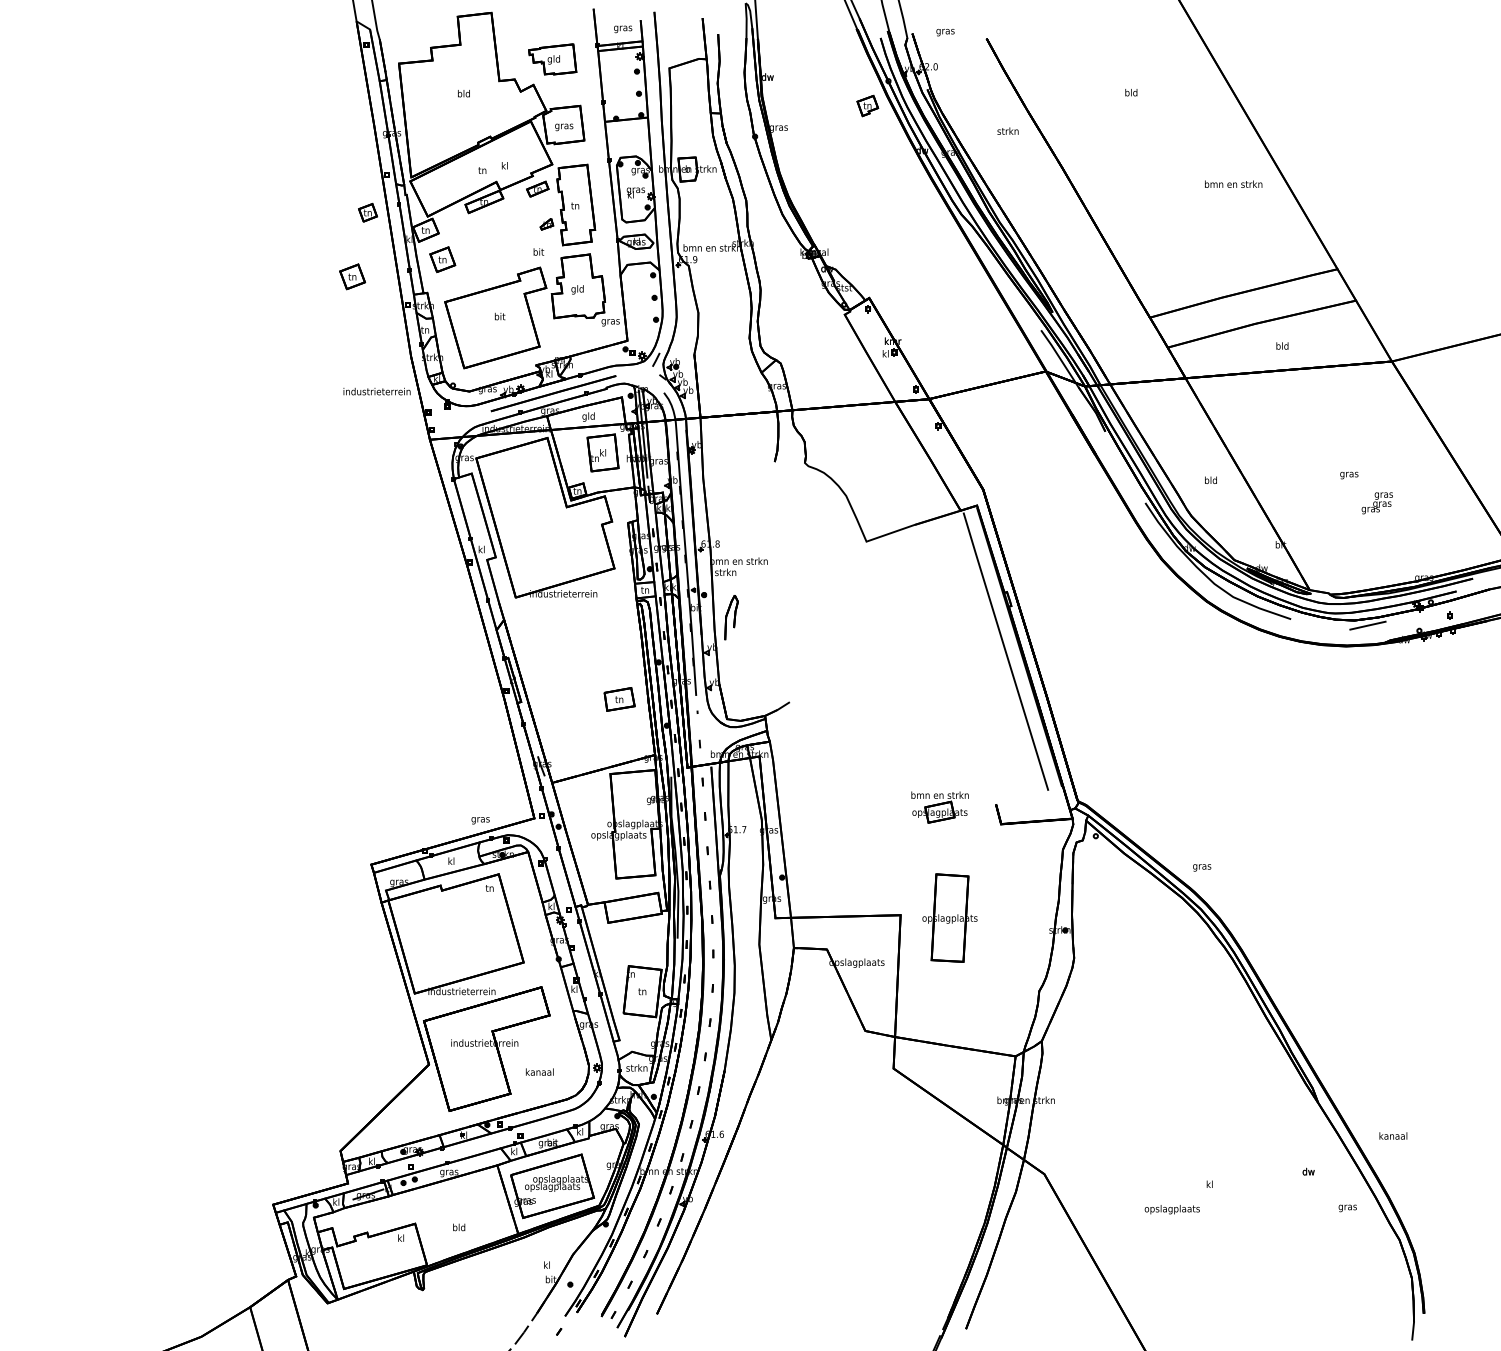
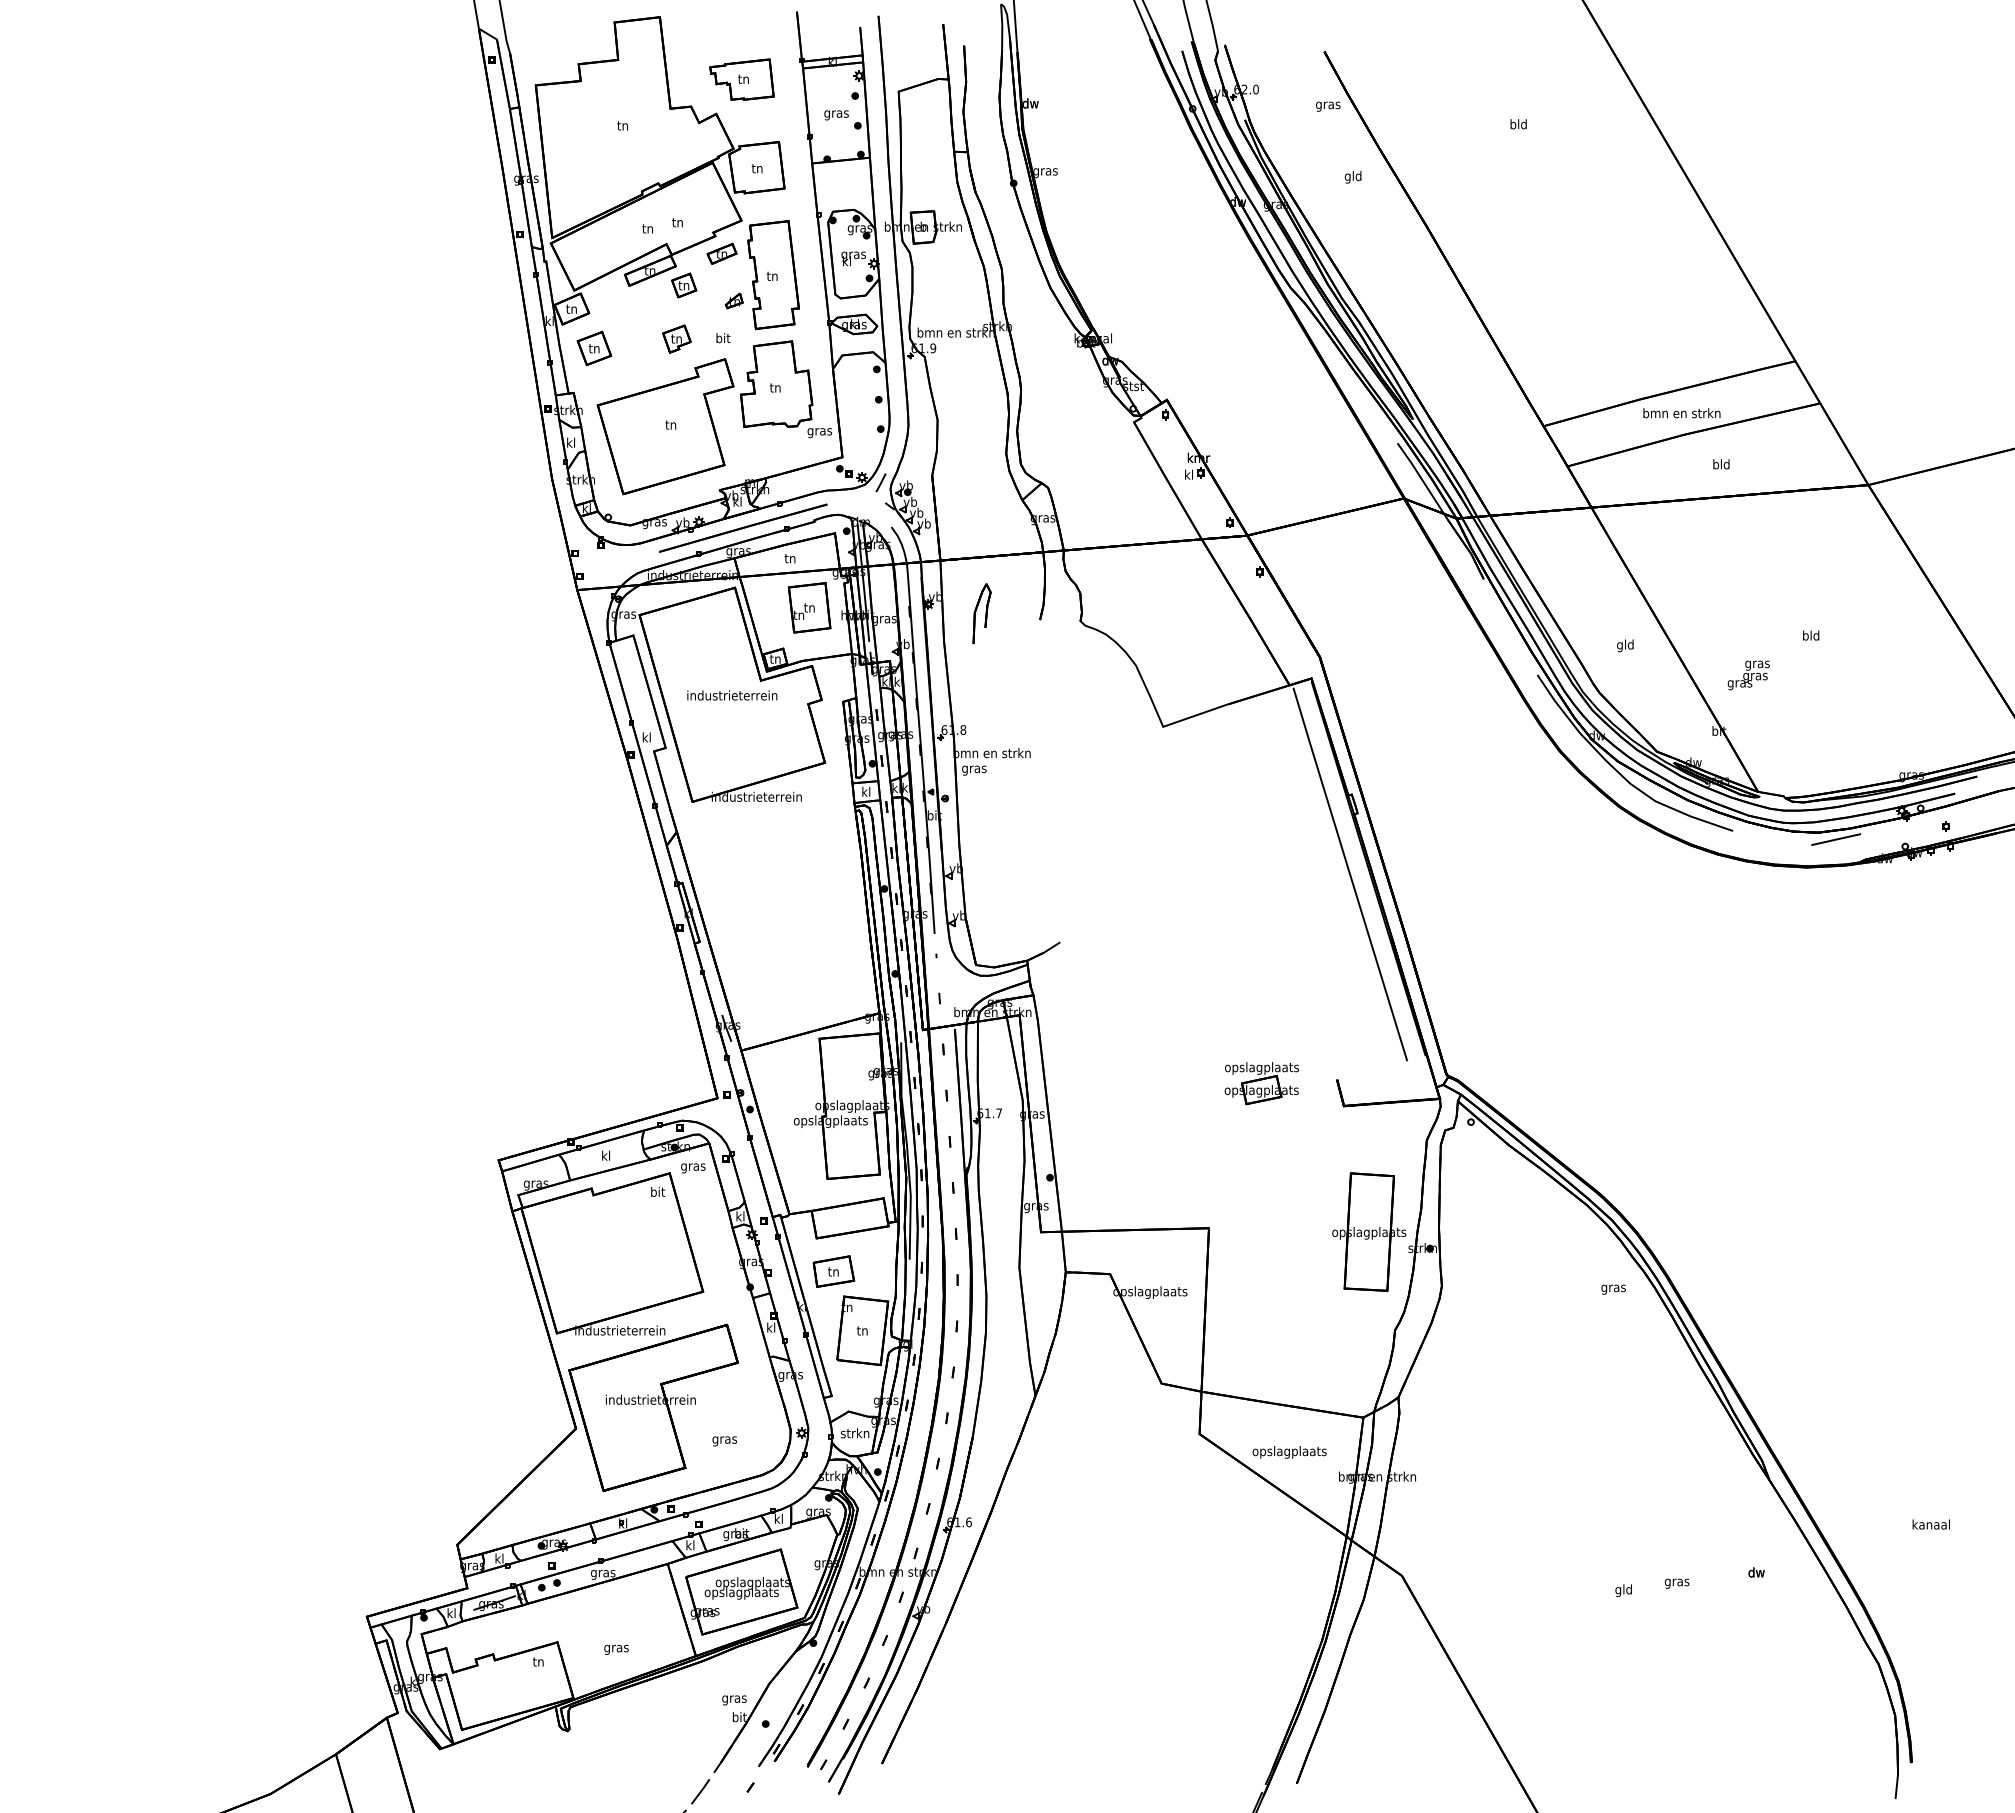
text: (623, 29) -> (836, 115), moved
text: (945, 32) -> (1328, 106), moved
text: (553, 60) -> (743, 80), gld -> tn
text: (463, 93) -> (622, 125), bld -> tn
part: (867, 105) -> (676, 338), moved
text: (564, 126) -> (757, 169), gras -> tn
text: (1008, 132) -> (1353, 177), strkn -> gld
text: (504, 165) -> (677, 222), kl -> tn
text: (1233, 184) -> (1681, 413), moved
part: (368, 212) -> (684, 285), moved
part: (352, 276) -> (473, 371), removed
text: (577, 289) -> (775, 388), gld -> tn
text: (500, 316) -> (671, 424), bit -> tn
text: (424, 329) -> (570, 442), tn -> kl
text: (377, 391) -> (732, 695), moved
text: (588, 416) -> (789, 559), gld -> tn
text: (602, 452) -> (809, 607), kl -> tn
text: (1349, 474) -> (1811, 636), gras -> bld
text: (1207, 481) -> (1620, 645), bld -> gld
text: (1377, 503) -> (1748, 675), moved
text: (725, 573) -> (974, 769), strkn -> gras
text: (644, 589) -> (865, 791), tn -> kl
part: (731, 617) -> (981, 613), moved
part: (619, 699) -> (833, 1271), moved
text: (939, 796) -> (1261, 1068), bmn en strkn -> opslagplaats
text: (480, 820) -> (693, 1168), moved
text: (1202, 867) -> (1613, 1289), moved
text: (490, 887) -> (658, 1191), tn -> bit
part: (950, 917) -> (1369, 1231), moved
text: (539, 1072) -> (724, 1439), kanaal -> gras
text: (1392, 1135) -> (1930, 1524), moved
text: (1209, 1185) -> (1623, 1590), kl -> gld
text: (1347, 1208) -> (1676, 1583), moved
text: (1172, 1209) -> (1289, 1452), moved
text: (459, 1228) -> (616, 1648), bld -> gras
text: (400, 1238) -> (537, 1661), kl -> tn
text: (547, 1265) -> (734, 1698), kl -> gras

